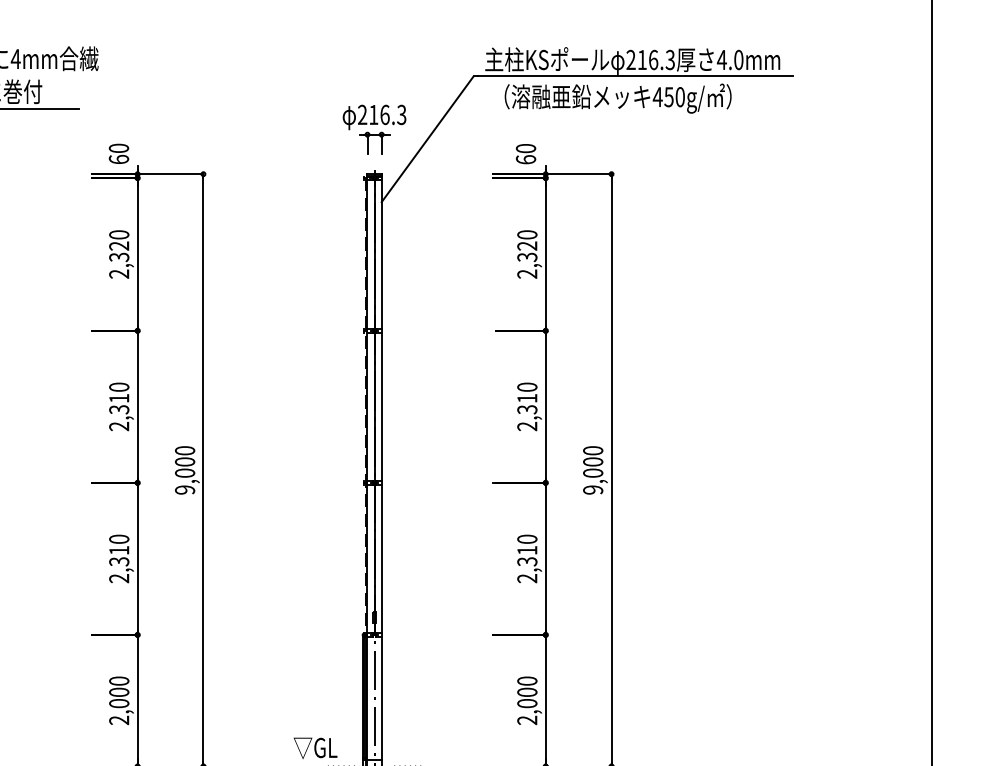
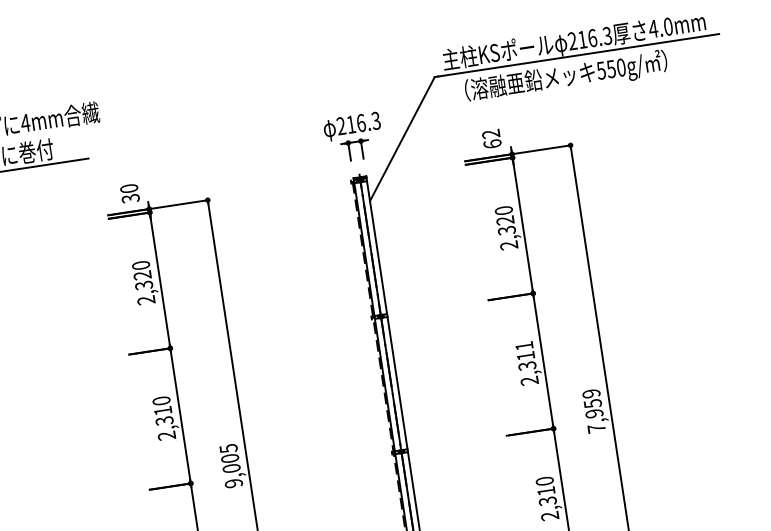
text: (657, 97) -> (601, 71), 450g/ -> 550g/
text: (526, 148) -> (491, 133), 60 -> 62
text: (118, 159) -> (130, 198), 60 -> 30
text: (527, 386) -> (524, 345), 2,310 -> 2,311
text: (185, 450) -> (228, 448), 9,000 -> 9,005
text: (593, 470) -> (594, 411), 9,000 -> 7,959

